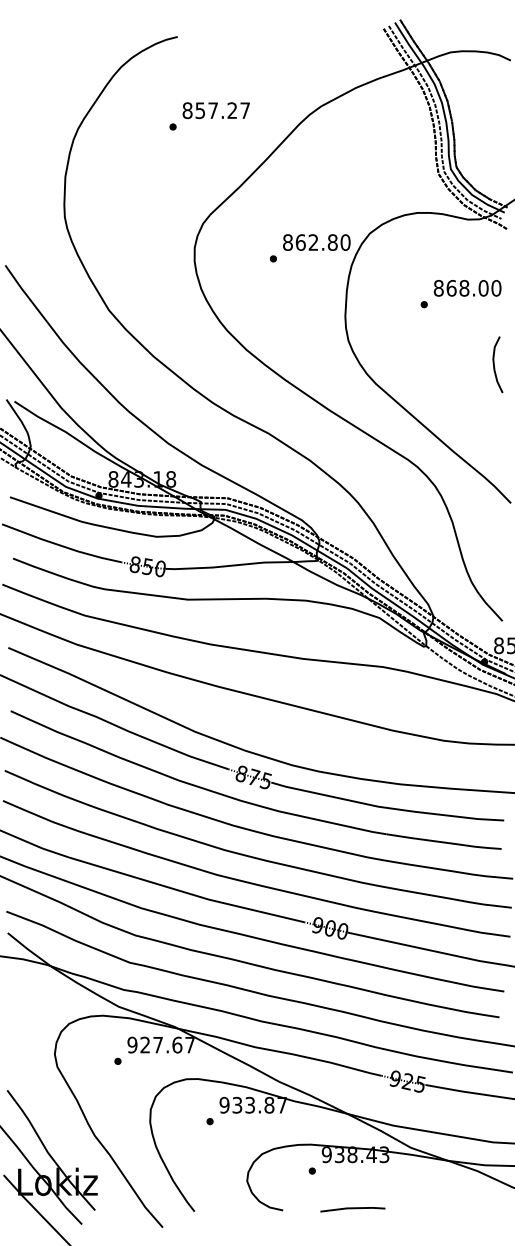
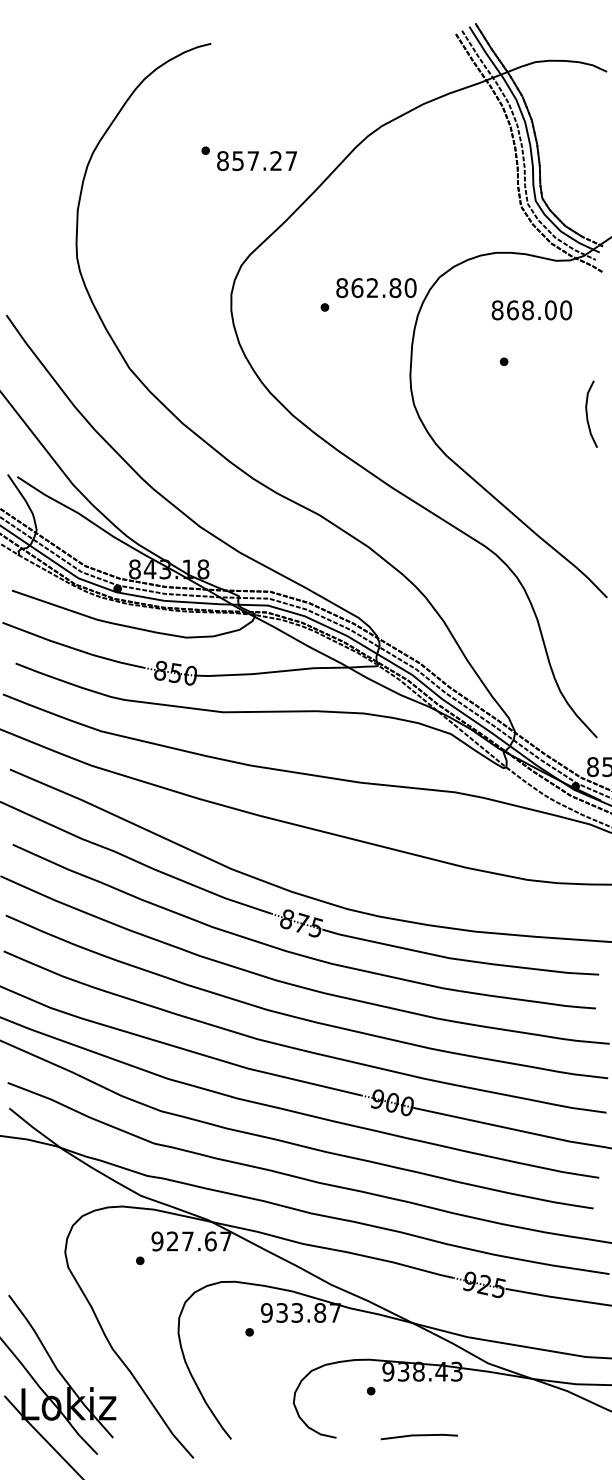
text: (215, 110) -> (256, 160), moved
text: (467, 288) -> (531, 310), moved
curve: (494, 364) -> (587, 413), moved

